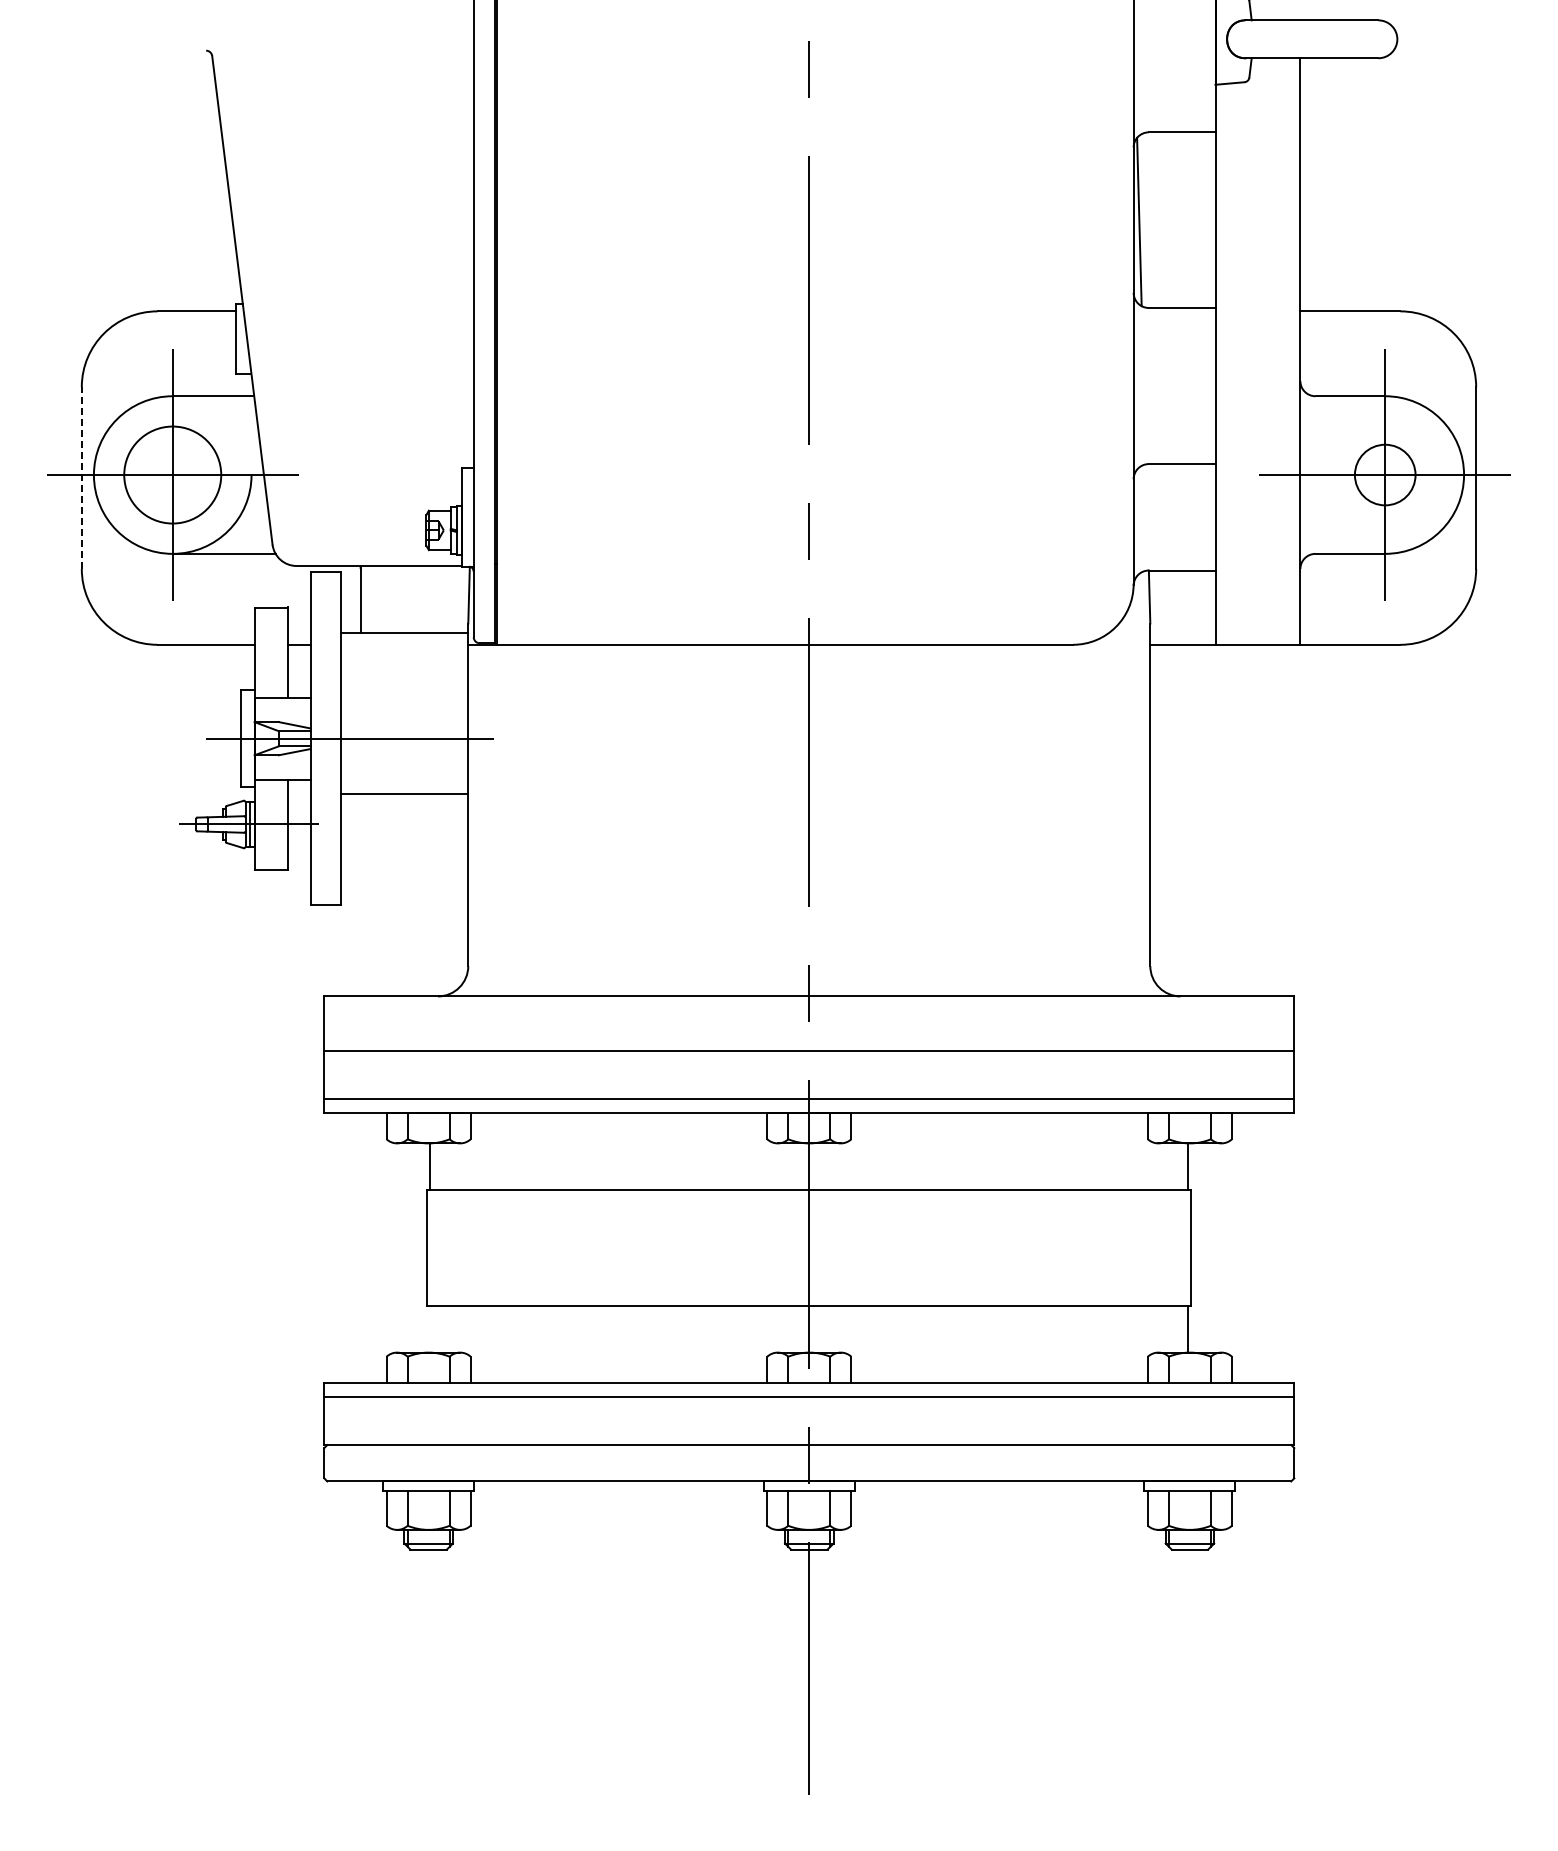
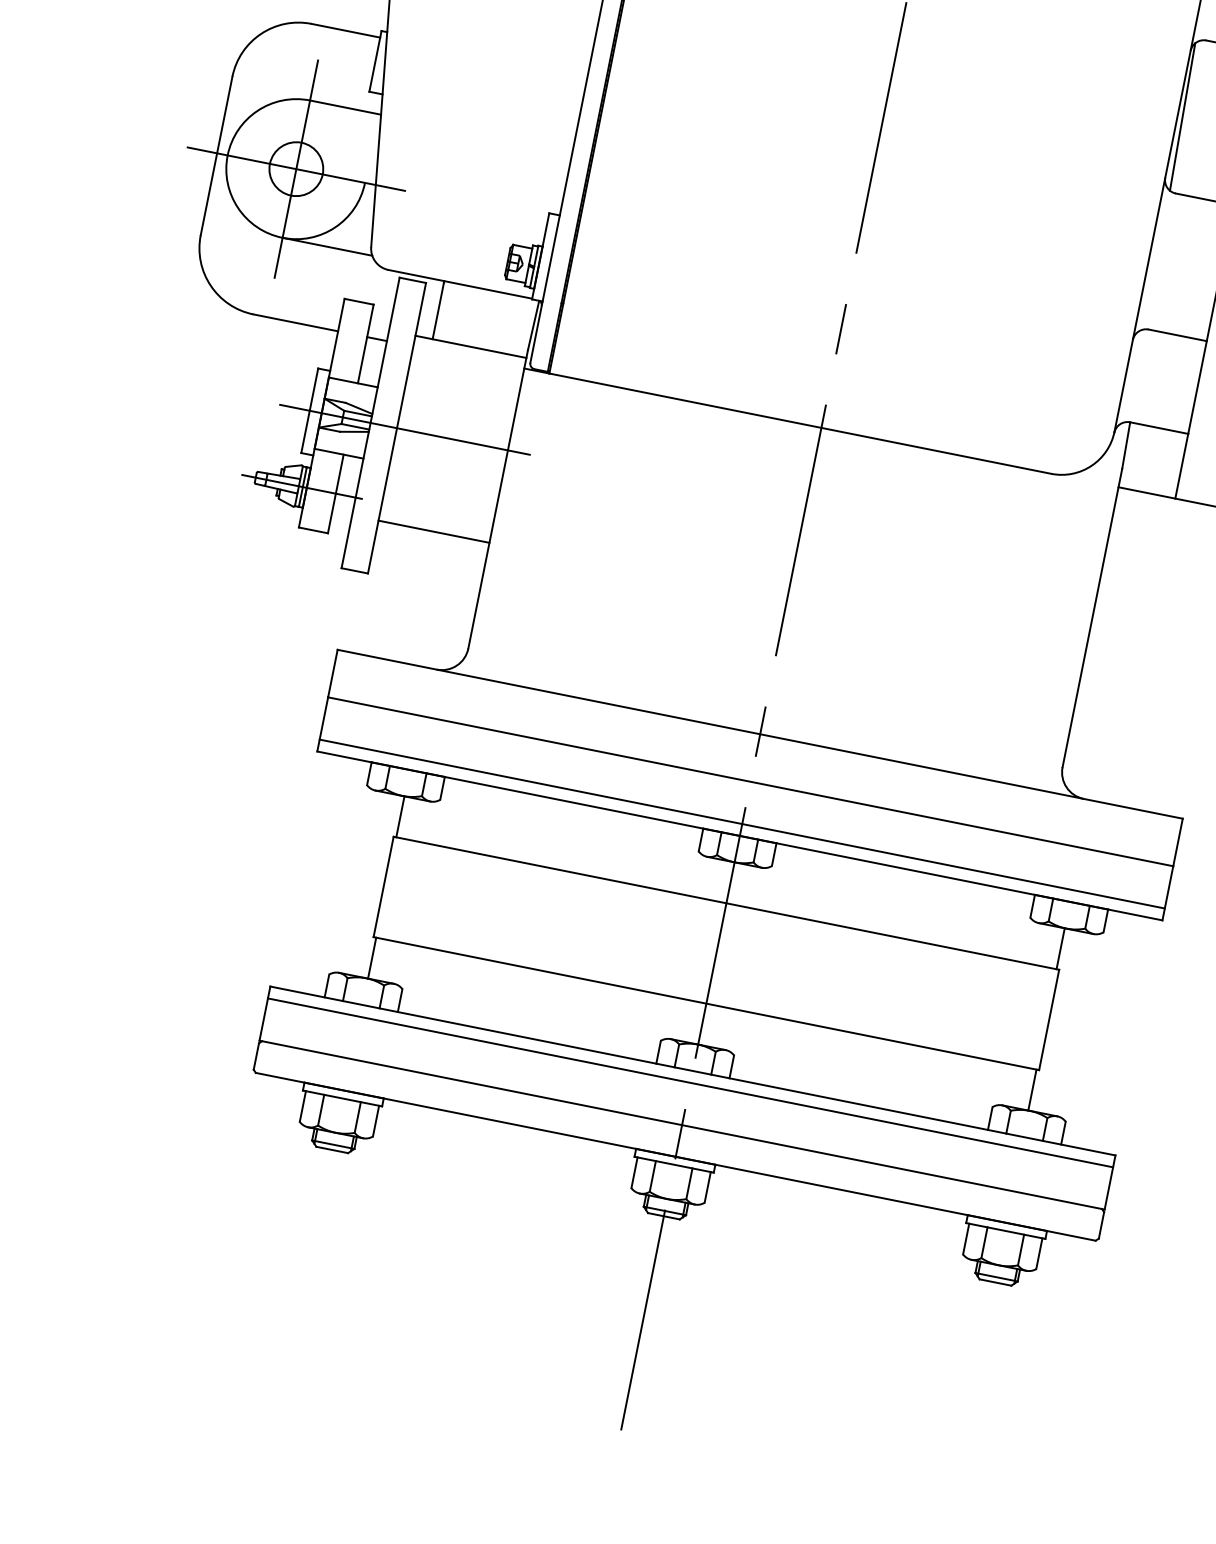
circle: (172, 474) -> (296, 168), size x0.62
line: (81, 478) -> (216, 156), dashed -> solid
line: (404, 793) -> (433, 531), moved
line: (430, 1328) -> (372, 957), added

